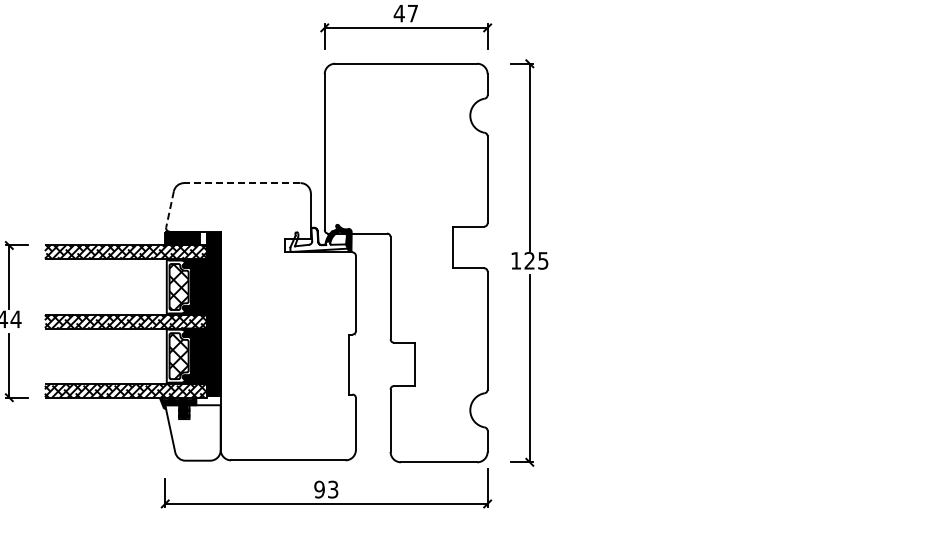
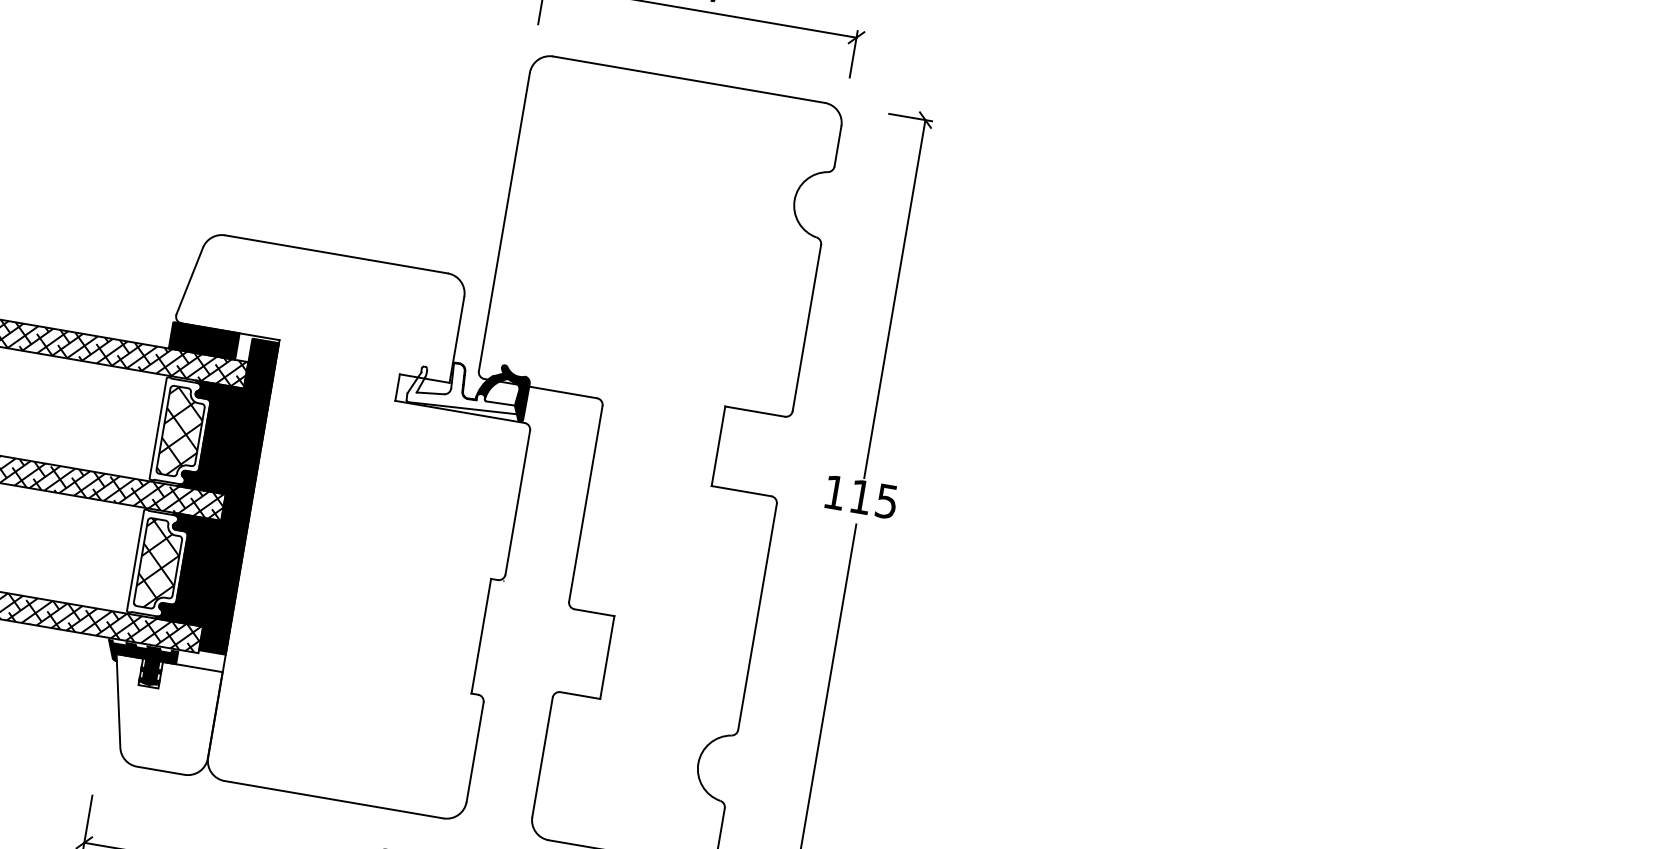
line: (241, 183) -> (334, 254), dashed -> solid
line: (169, 209) -> (188, 281), dashed -> solid
text: (529, 260) -> (860, 496), 125 -> 115

